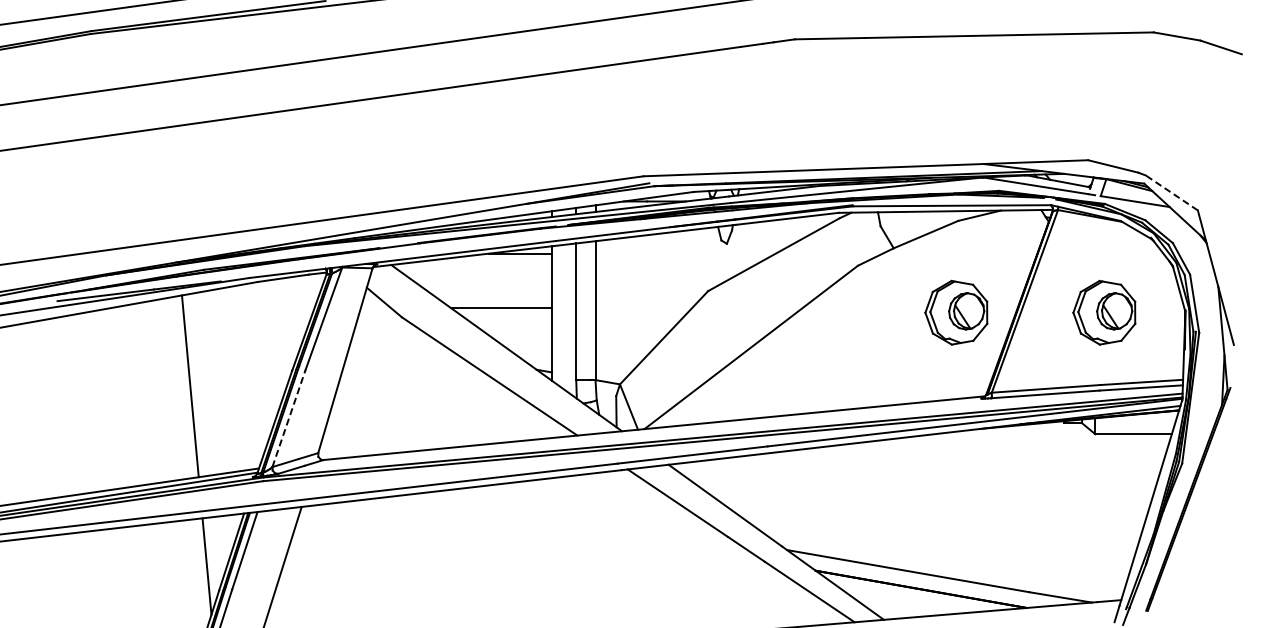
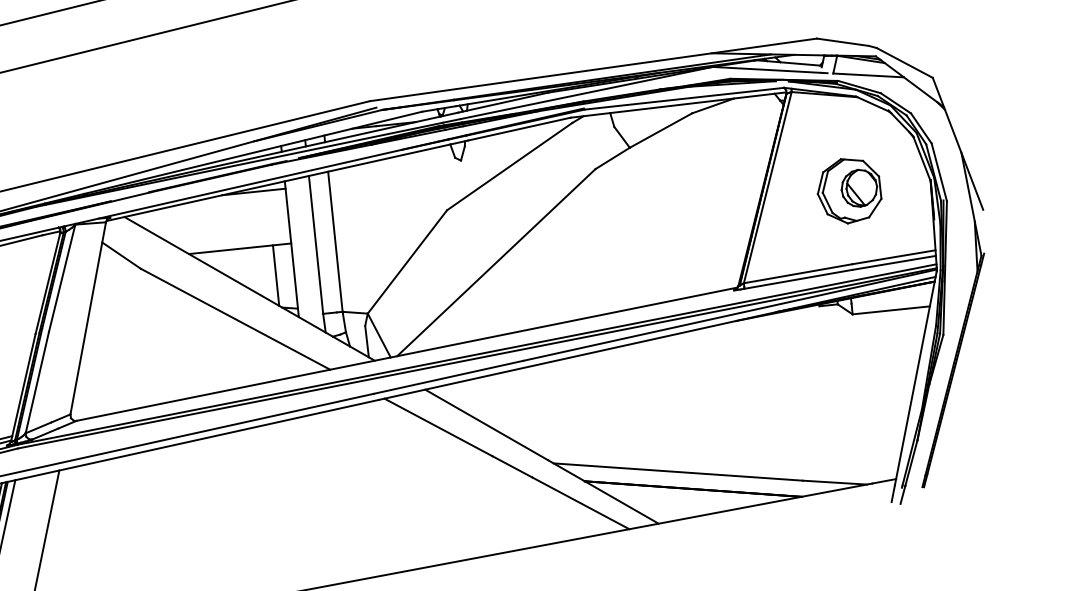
line: (1171, 192) -> (904, 62), dashed -> solid
part: (956, 312) -> (699, 205), removed
line: (533, 337) -> (275, 275), added
line: (289, 418) -> (37, 382), dashed -> solid

